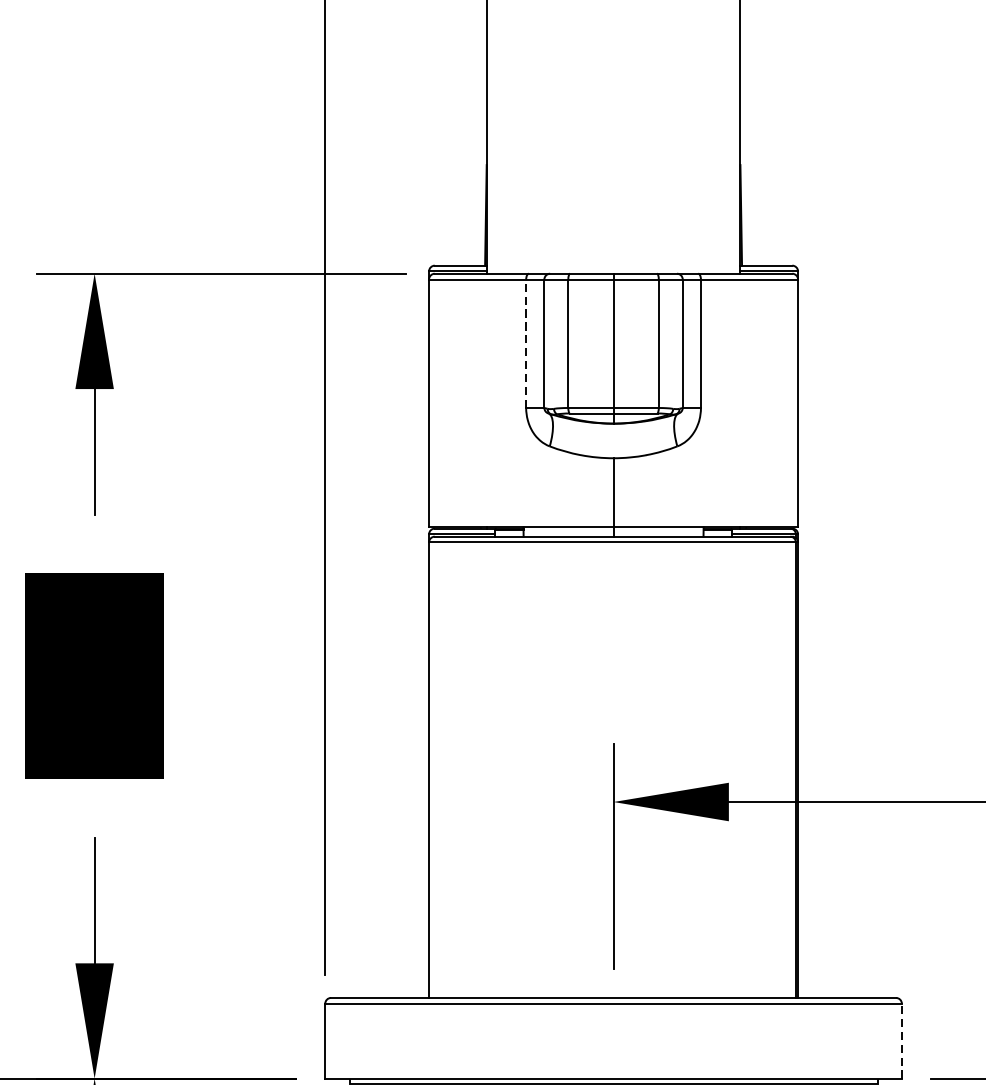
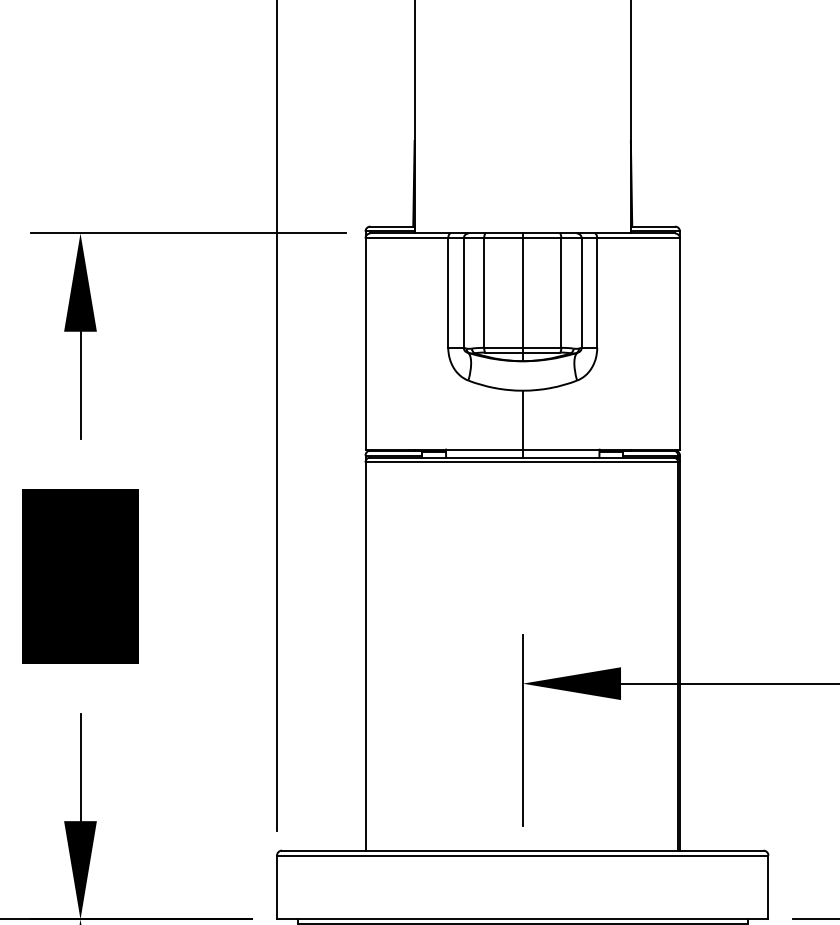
line: (526, 344) -> (448, 293), dashed -> solid
line: (901, 1041) -> (768, 887), dashed -> solid

